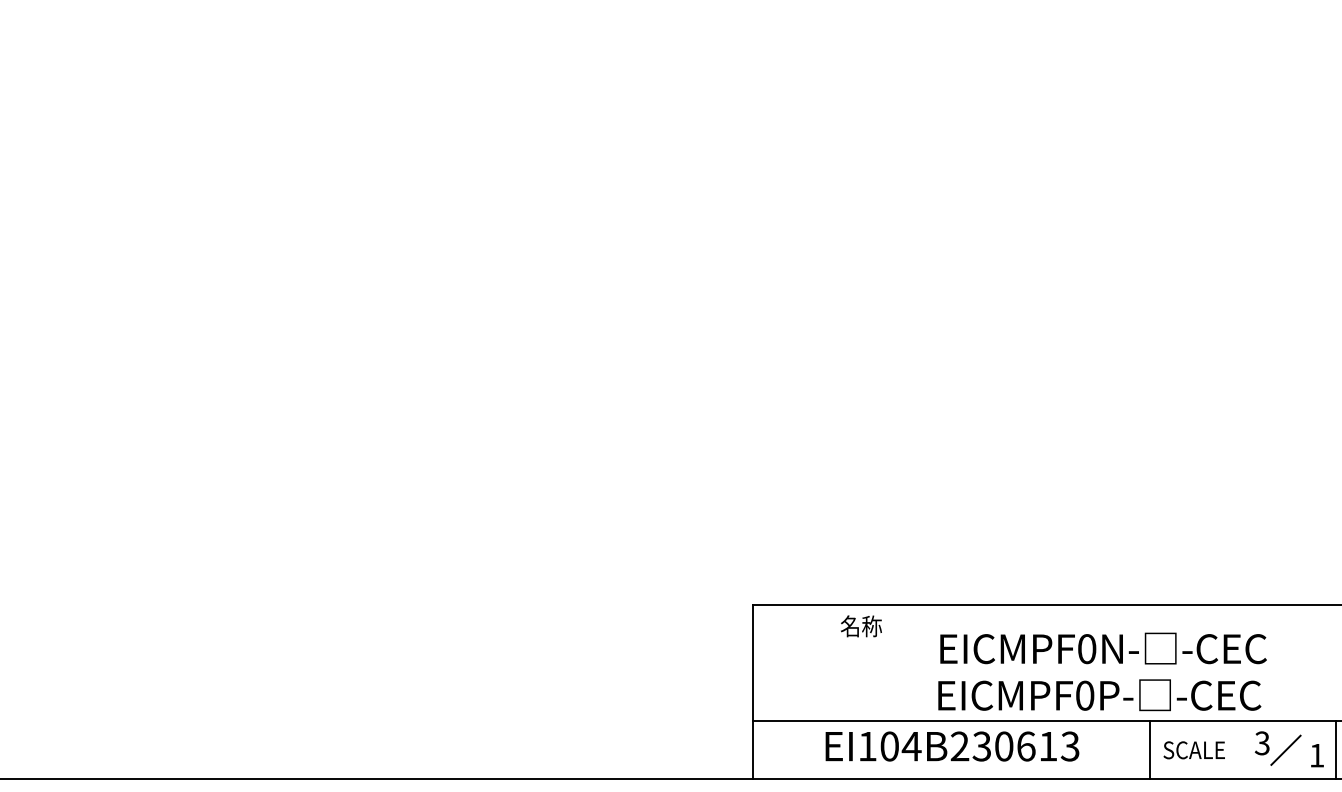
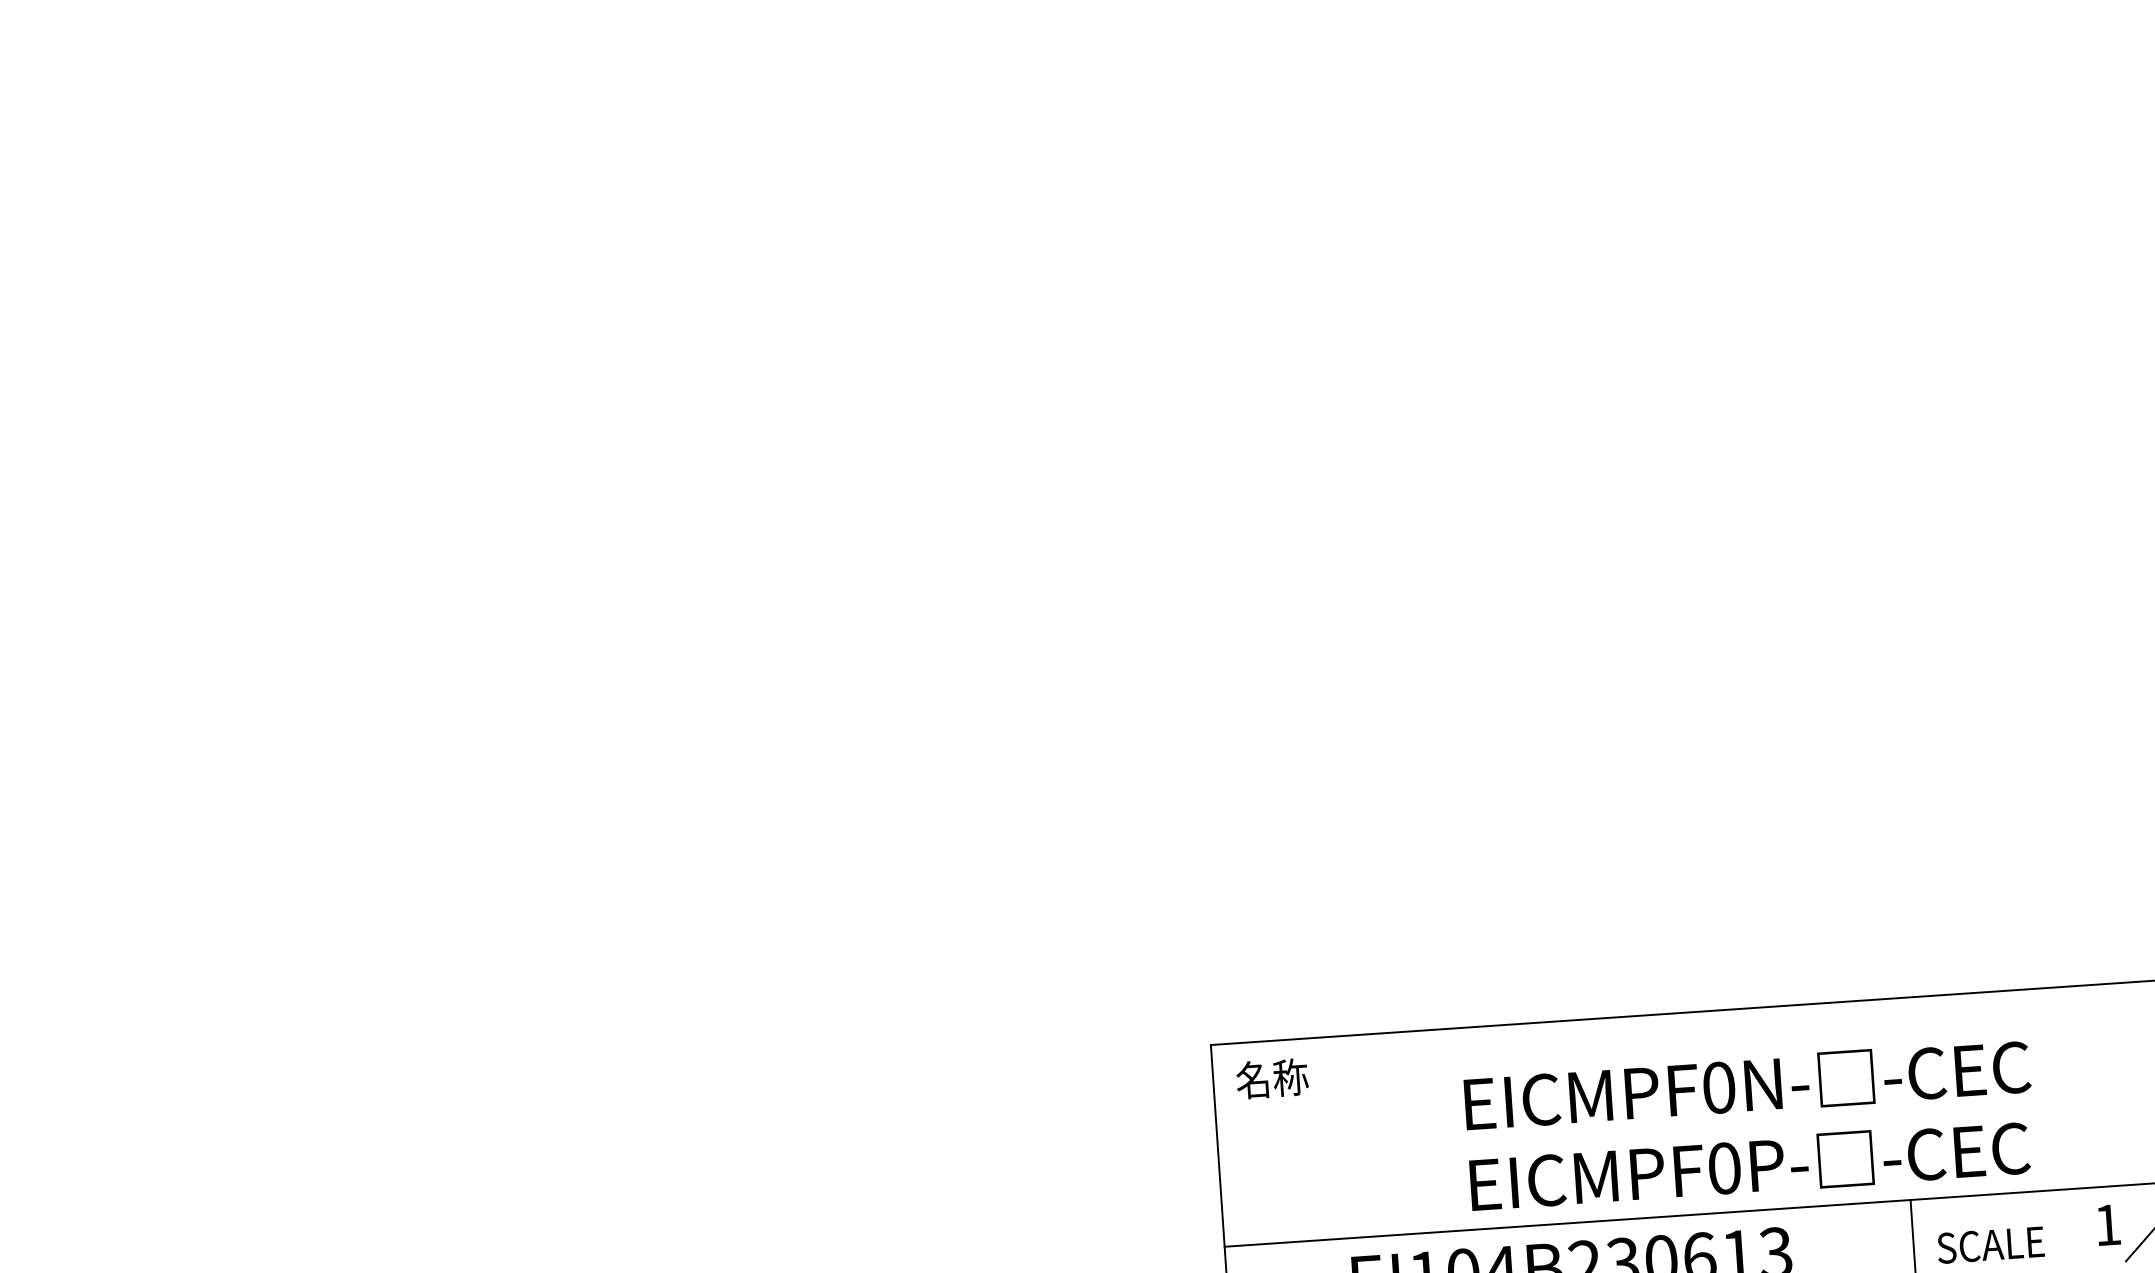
text: (861, 626) -> (1272, 1078), moved
text: (1103, 648) -> (1747, 1084), moved
text: (1099, 695) -> (1749, 1166), moved
text: (1261, 743) -> (2106, 1225), 3 -> 1

